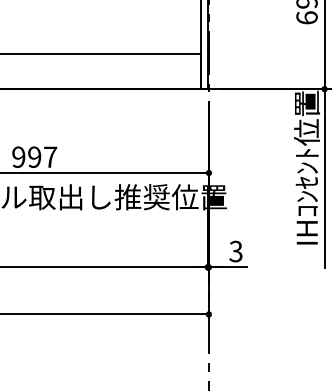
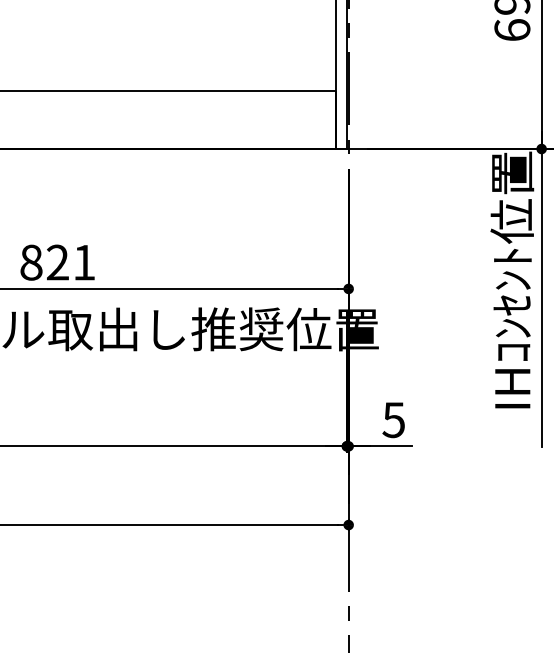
text: (34, 157) -> (57, 263), 997 -> 821
text: (236, 250) -> (394, 418), 3 -> 5

